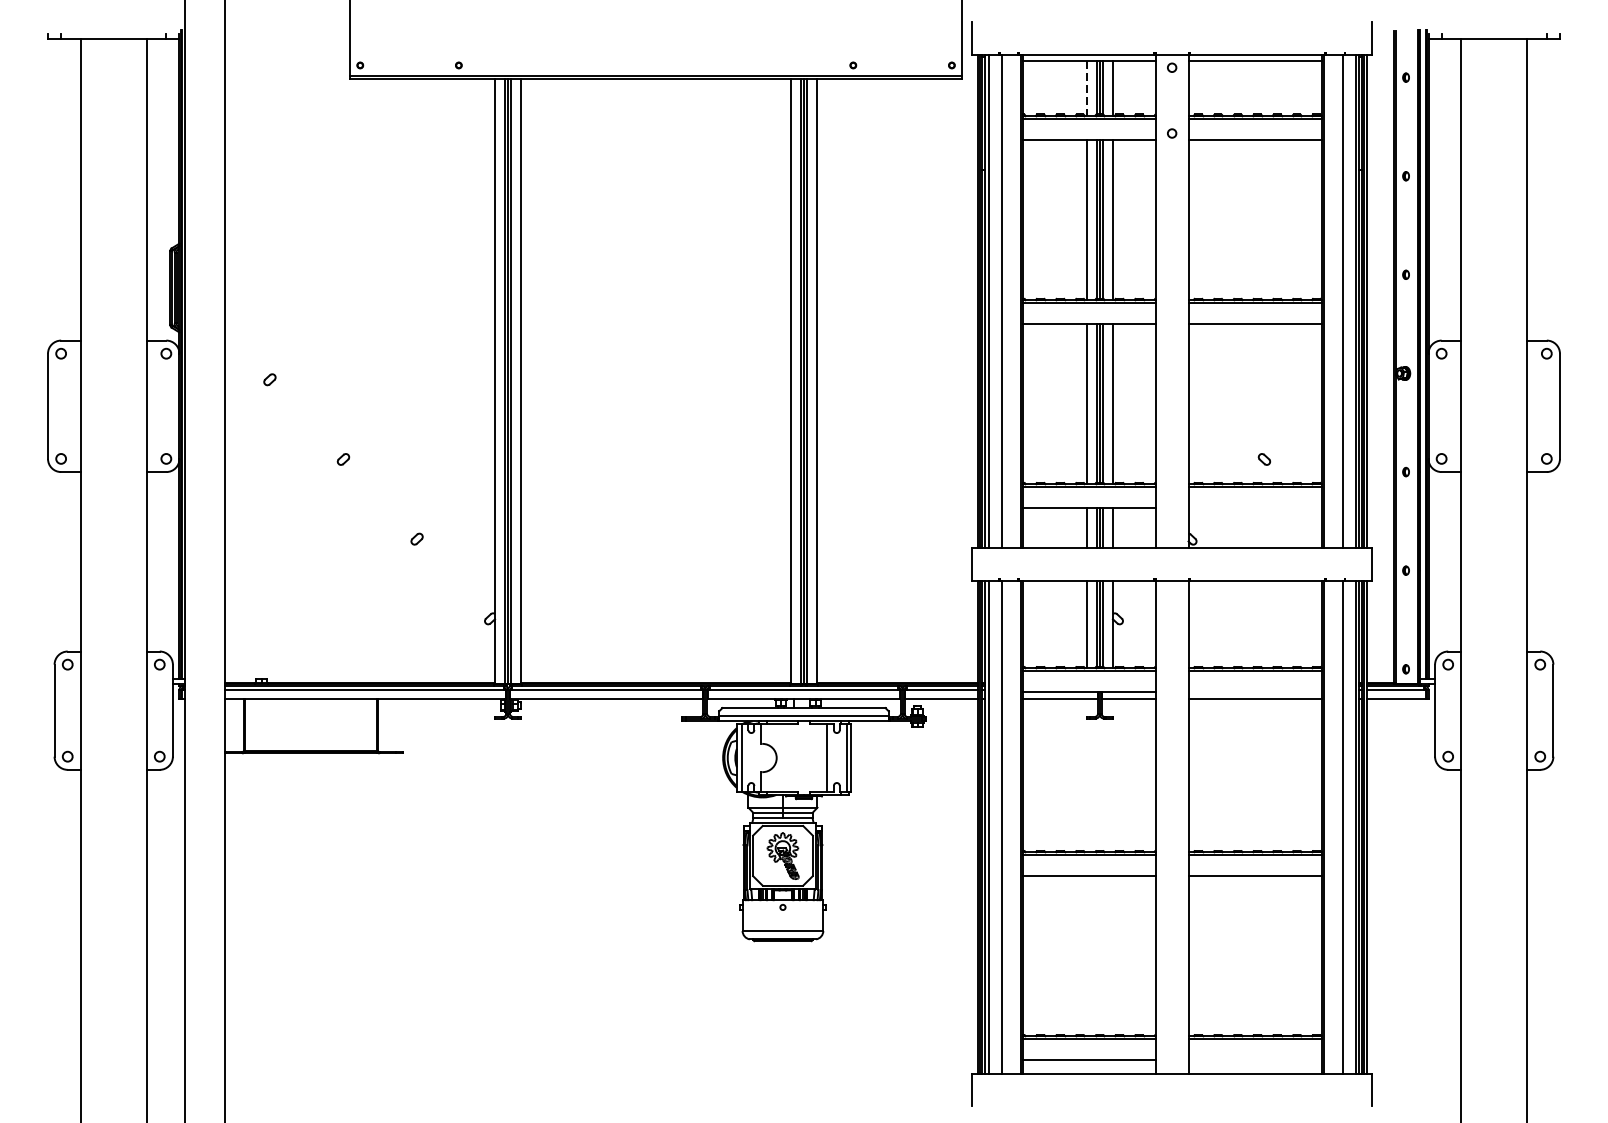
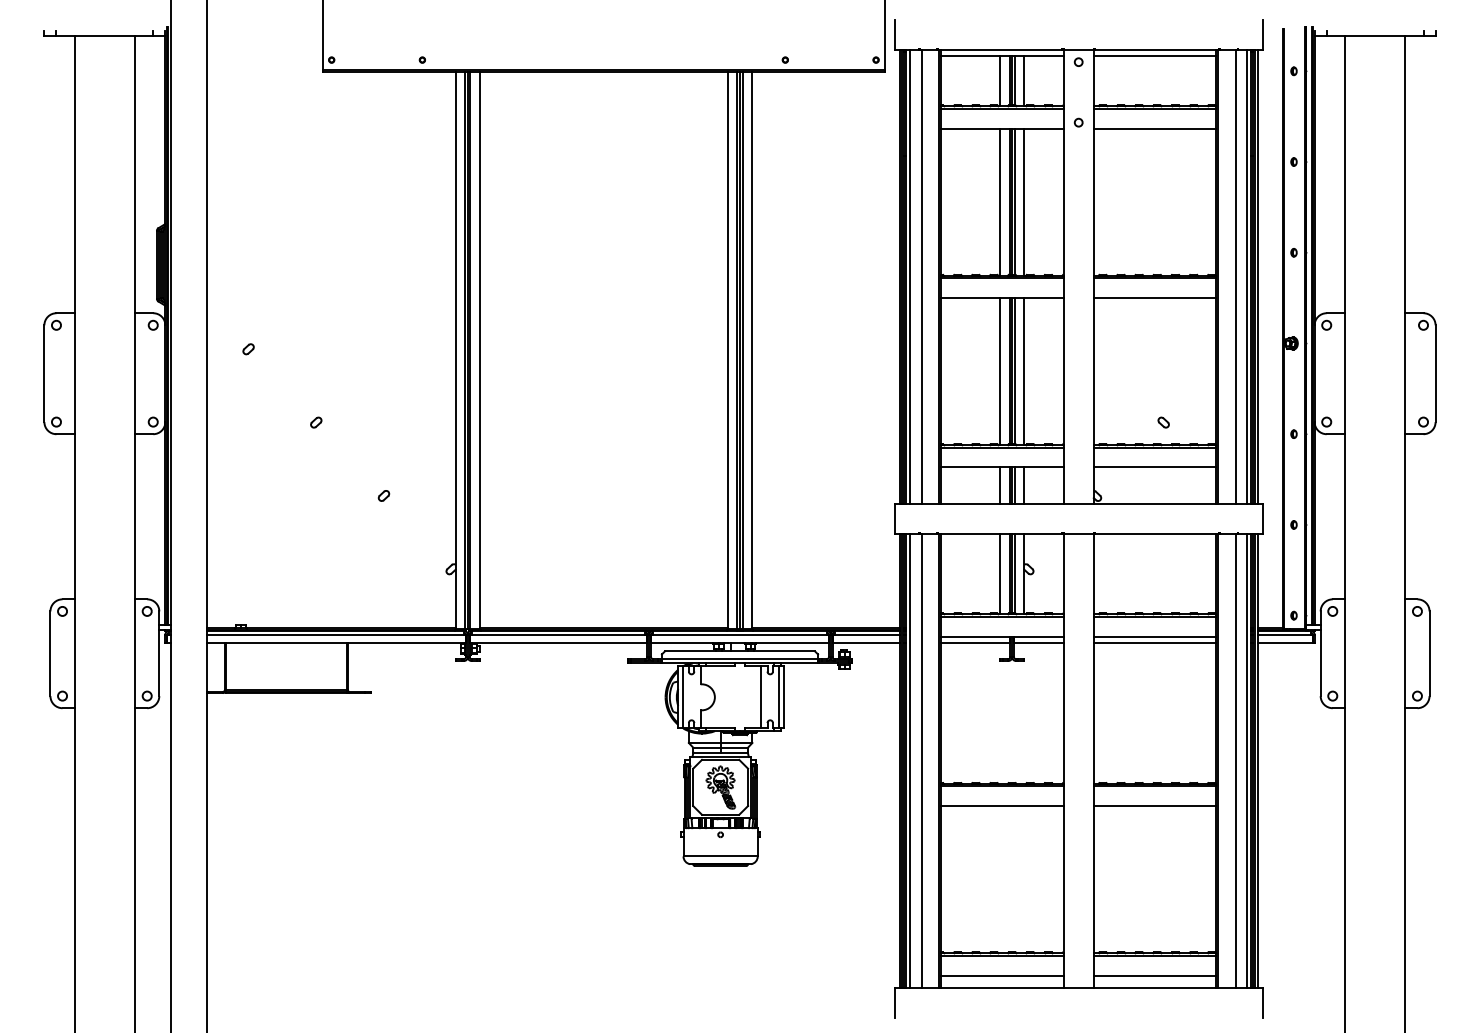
line: (1087, 88) -> (1000, 81), dashed -> solid
line: (1254, 508) -> (1154, 467), added
line: (1254, 691) -> (1154, 636), added
line: (1254, 1060) -> (1154, 975), added

